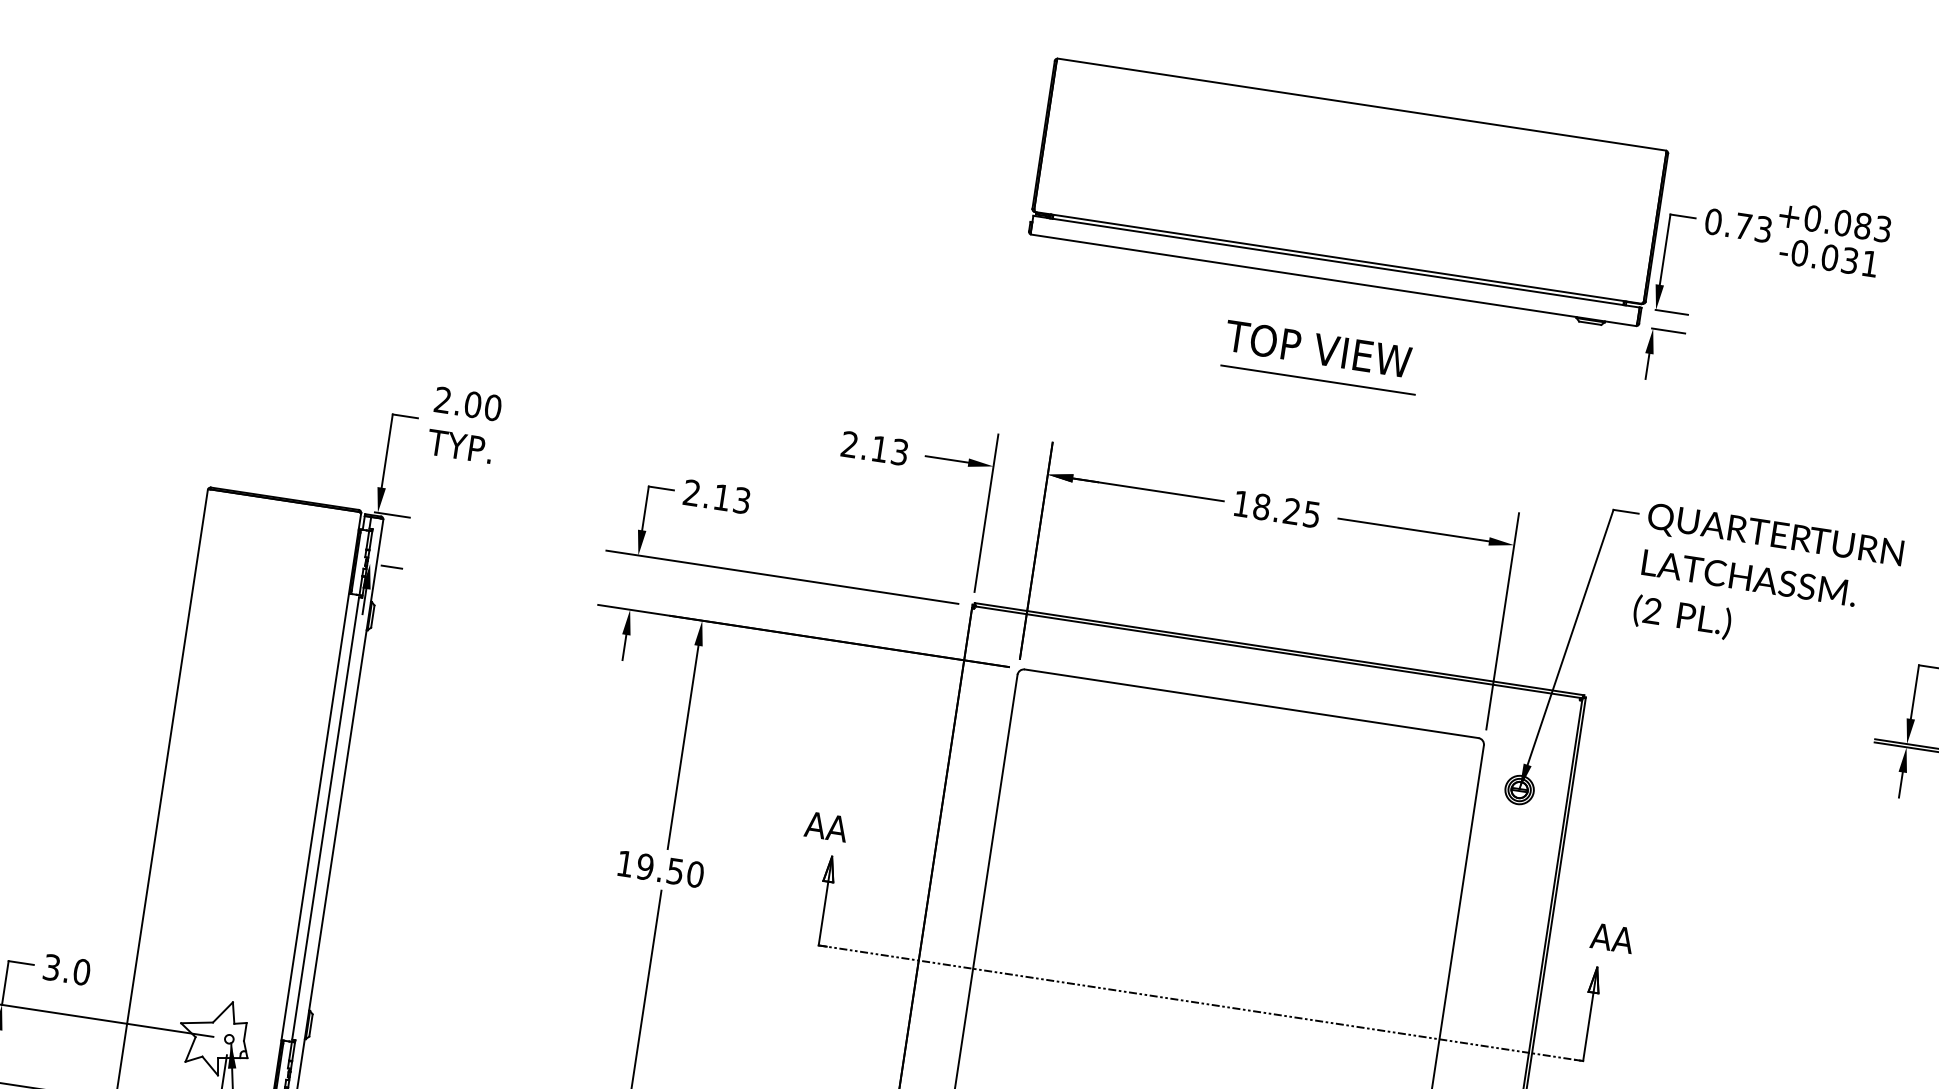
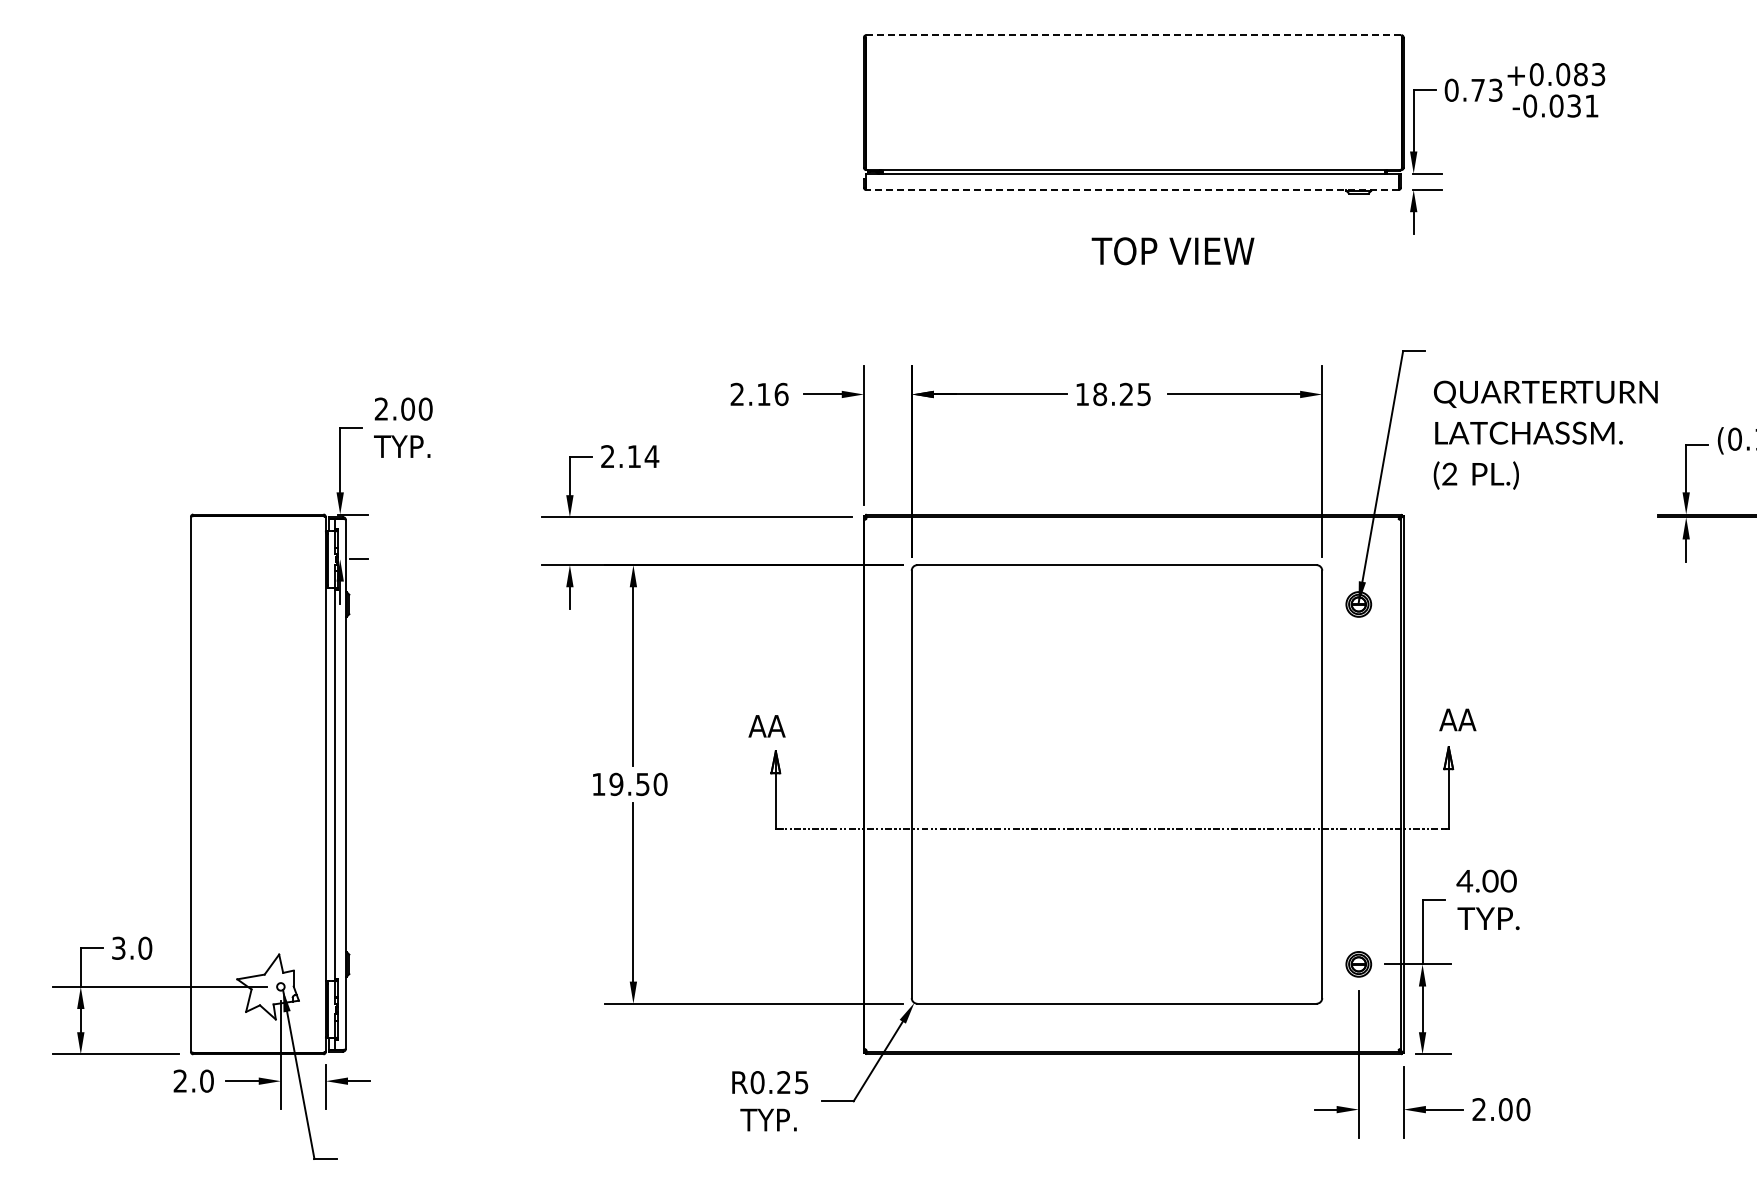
line: (1361, 104) -> (1133, 35), solid -> dashed
line: (1332, 280) -> (1131, 190), solid -> dashed
text: (1317, 349) -> (1172, 251), moved
line: (1317, 379) -> (1131, 277), removed
text: (899, 452) -> (781, 394), 2.13 -> 2.16
text: (741, 500) -> (651, 456), 2.13 -> 2.14
text: (1767, 582) -> (1545, 434), moved

